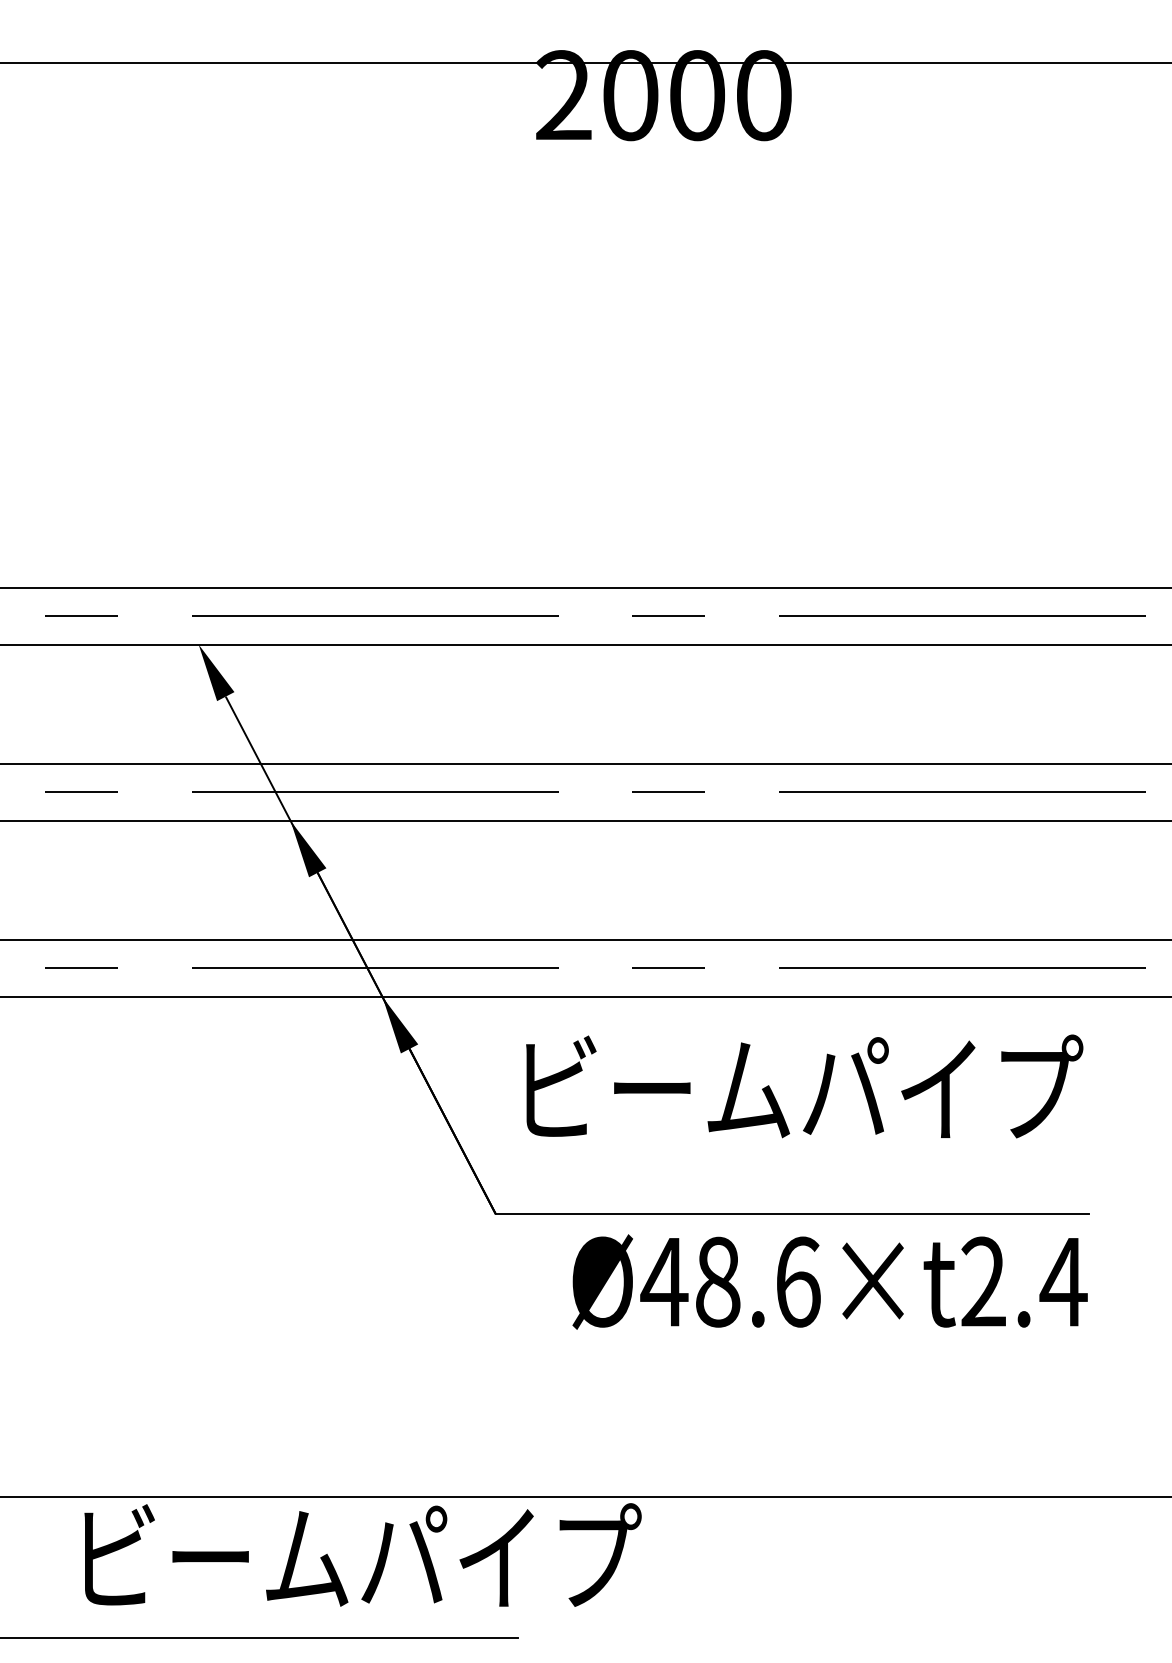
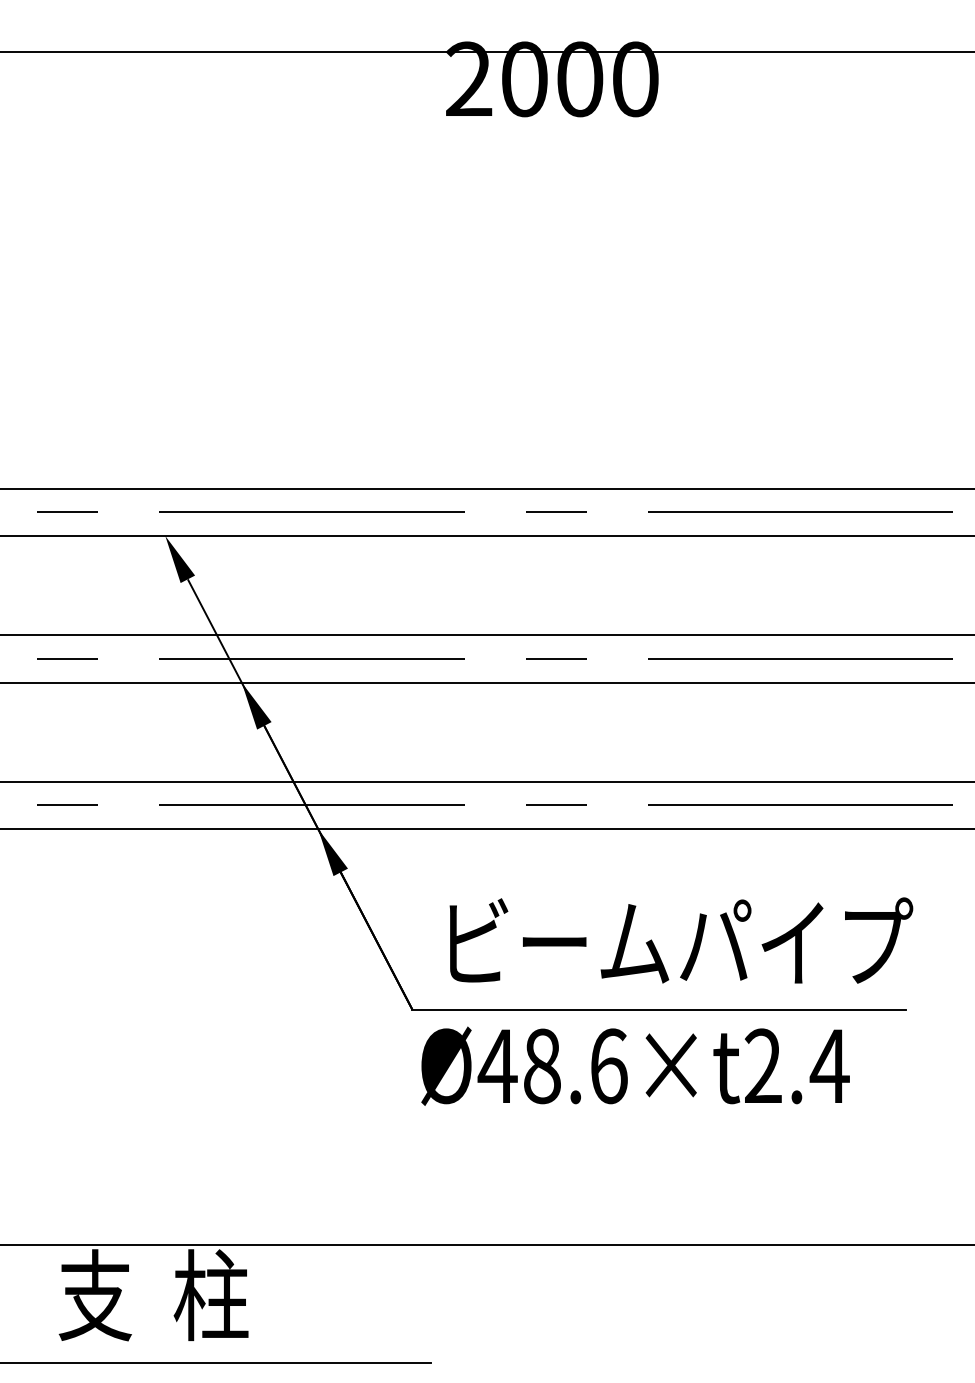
text: (804, 1086) -> (681, 940), moved
text: (830, 1281) -> (635, 1065), moved
text: (355, 1557) -> (295, 1295), ビームパイプ -> 支  柱

